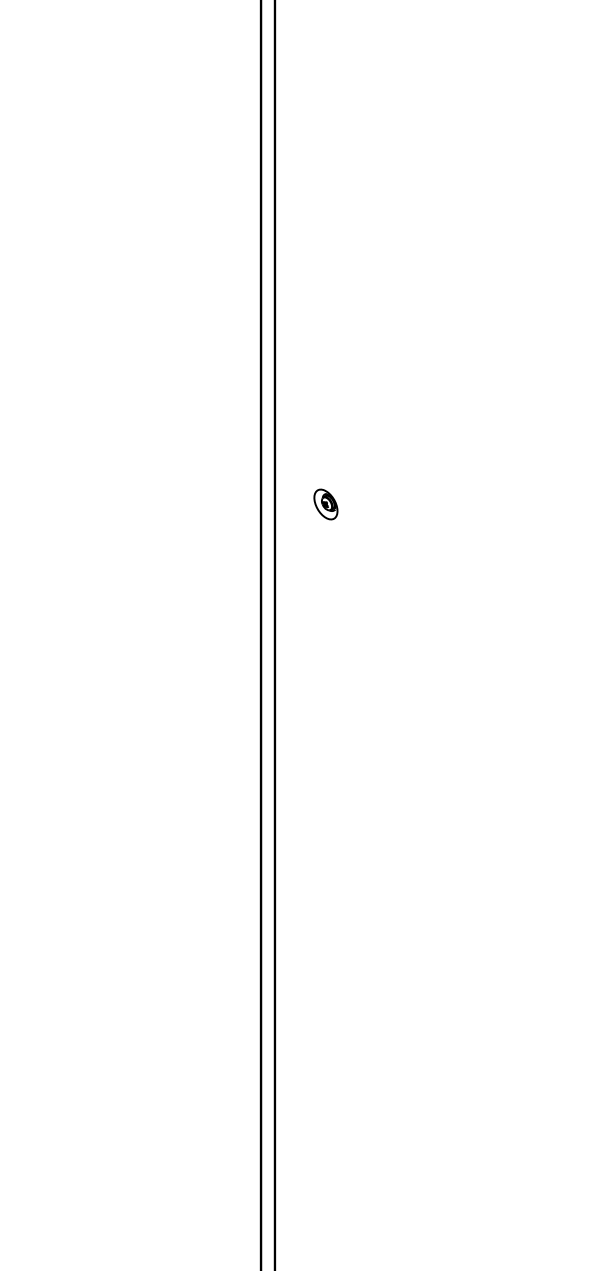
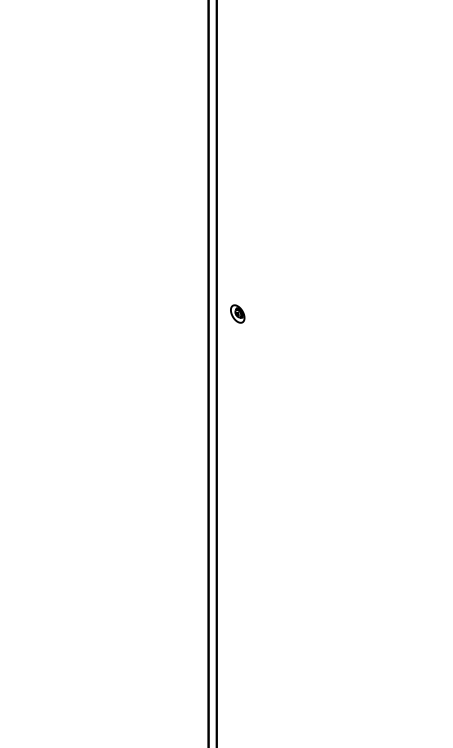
part: (325, 503) -> (237, 313), moved

